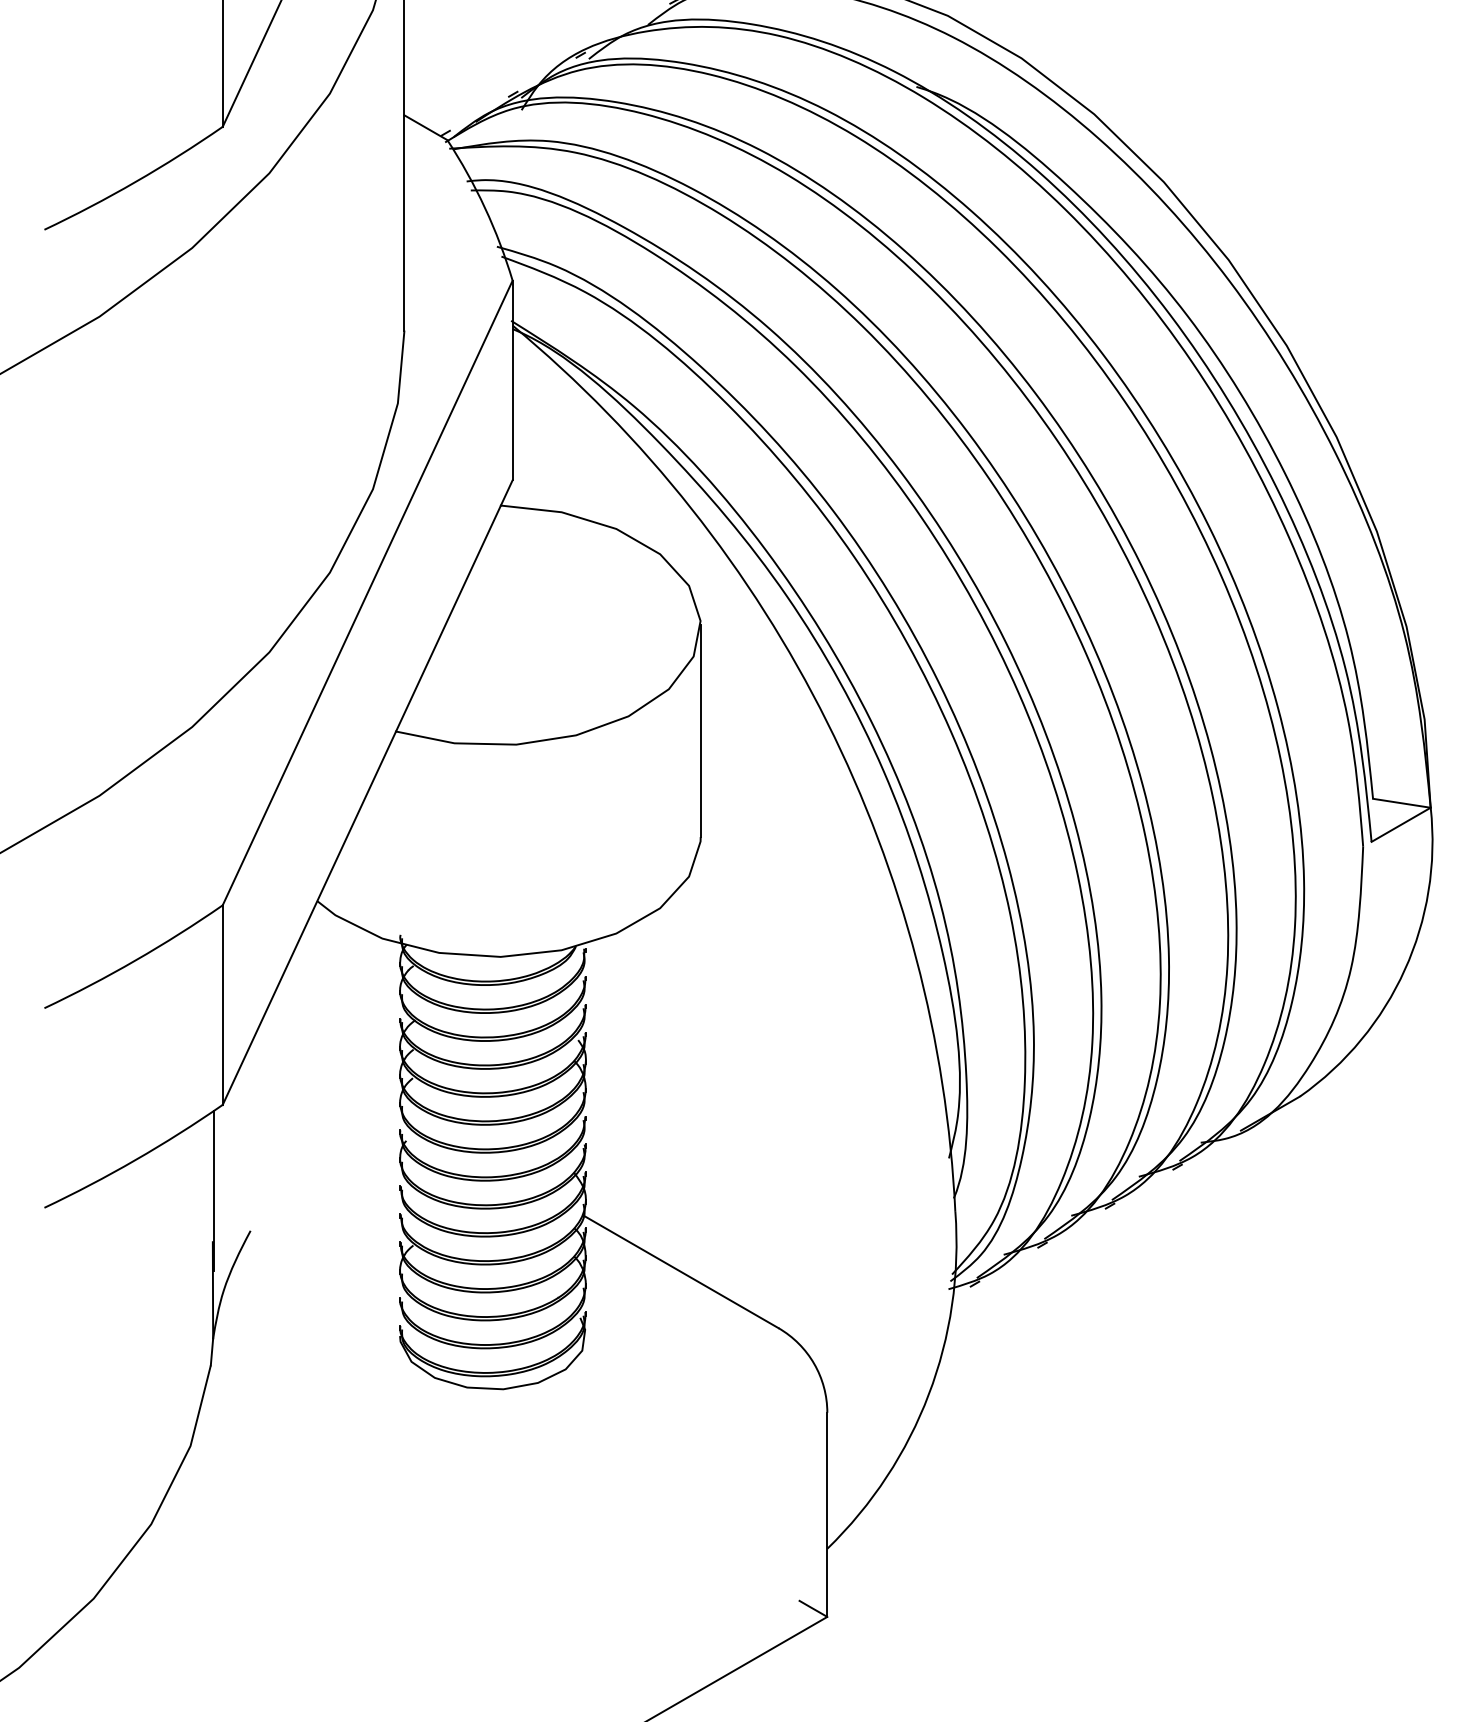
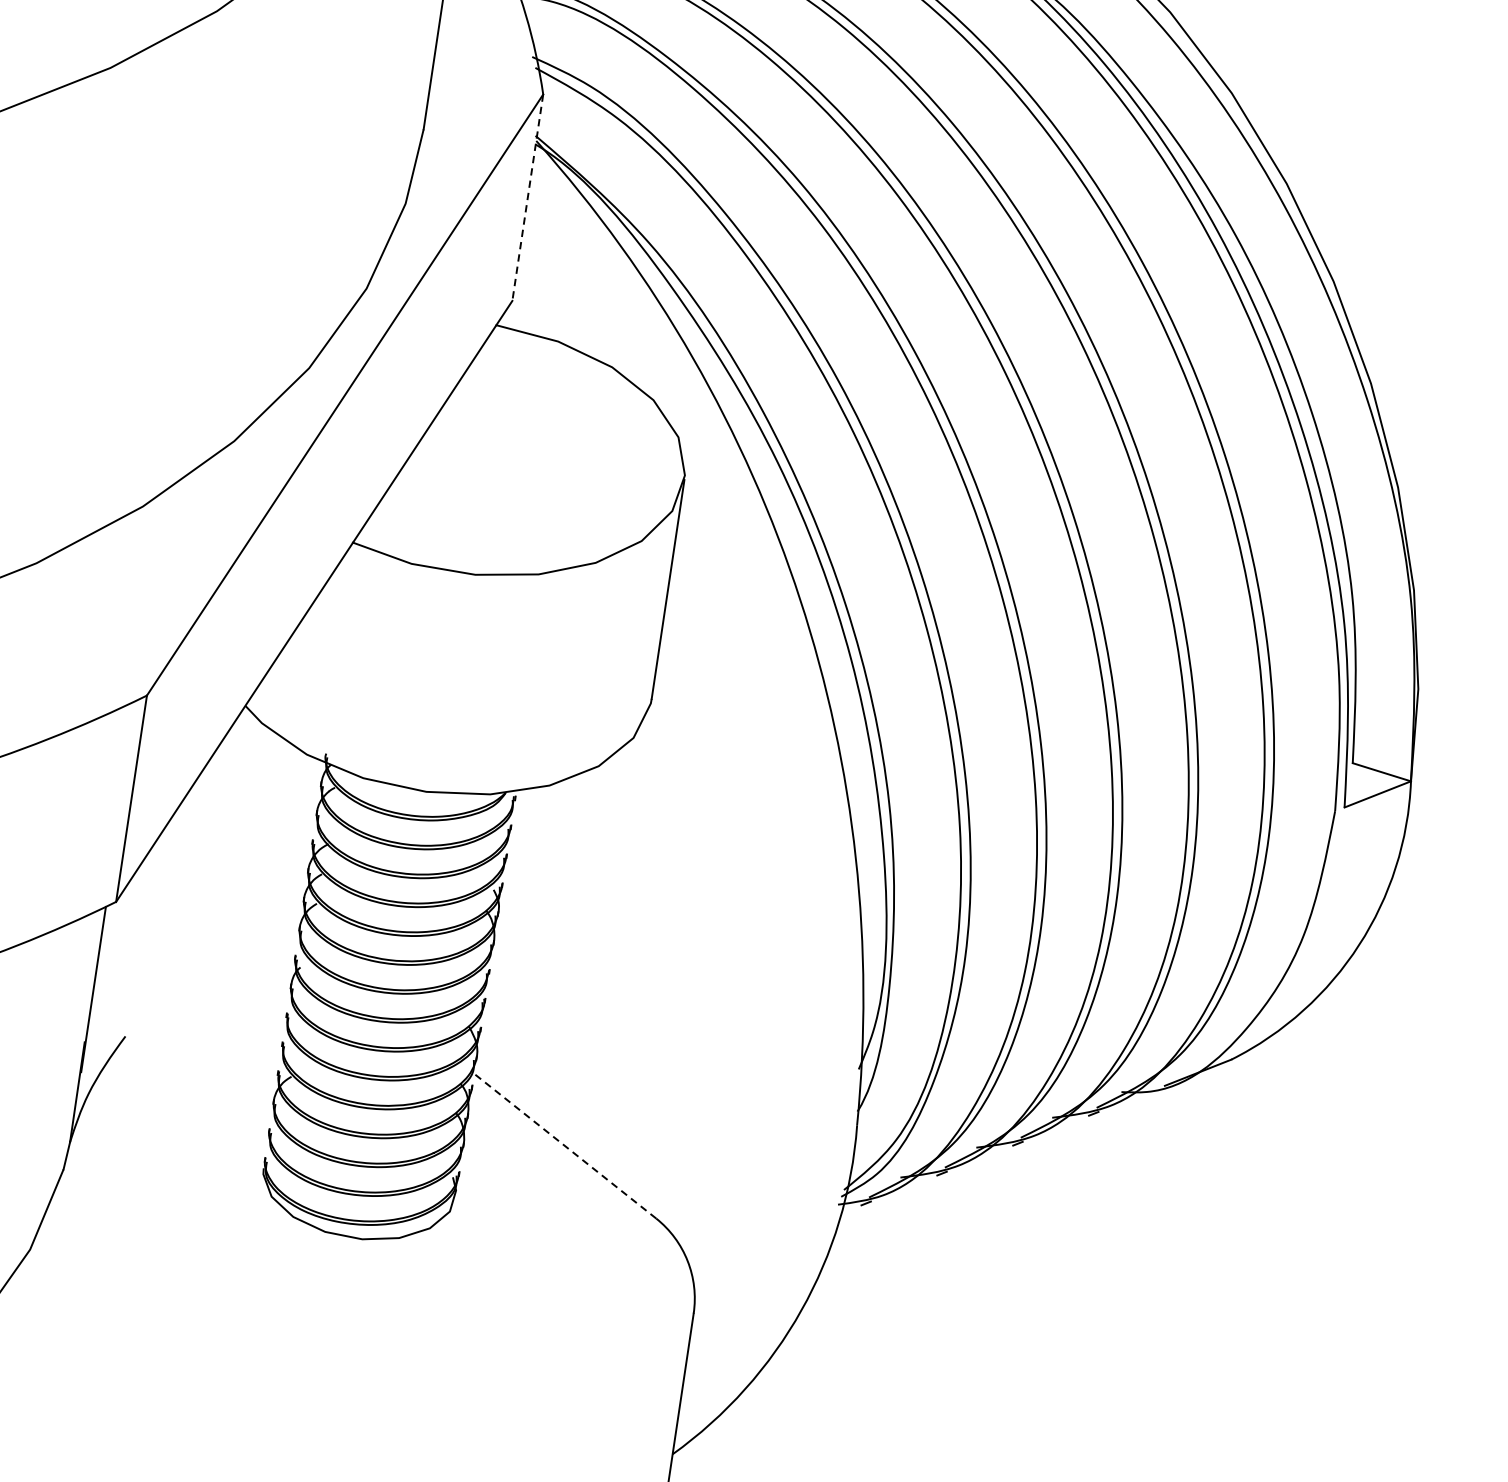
line: (512, 380) -> (527, 197), solid -> dashed
line: (680, 1271) -> (563, 1144), solid -> dashed

